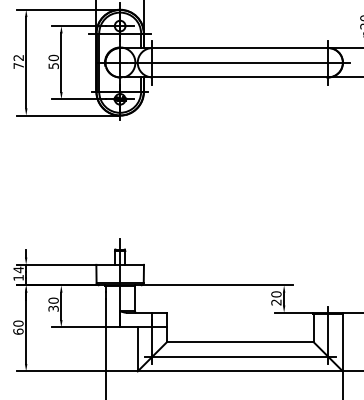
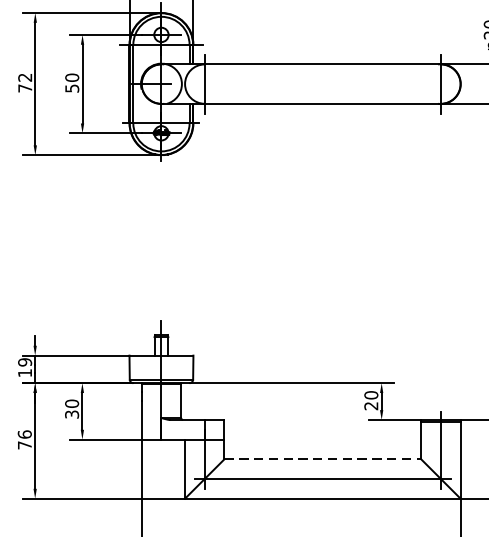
line: (240, 62) -> (323, 83), removed
text: (18, 269) -> (24, 361), 14 -> 19
text: (18, 327) -> (24, 439), 60 -> 76
line: (240, 342) -> (323, 459), solid -> dashed

